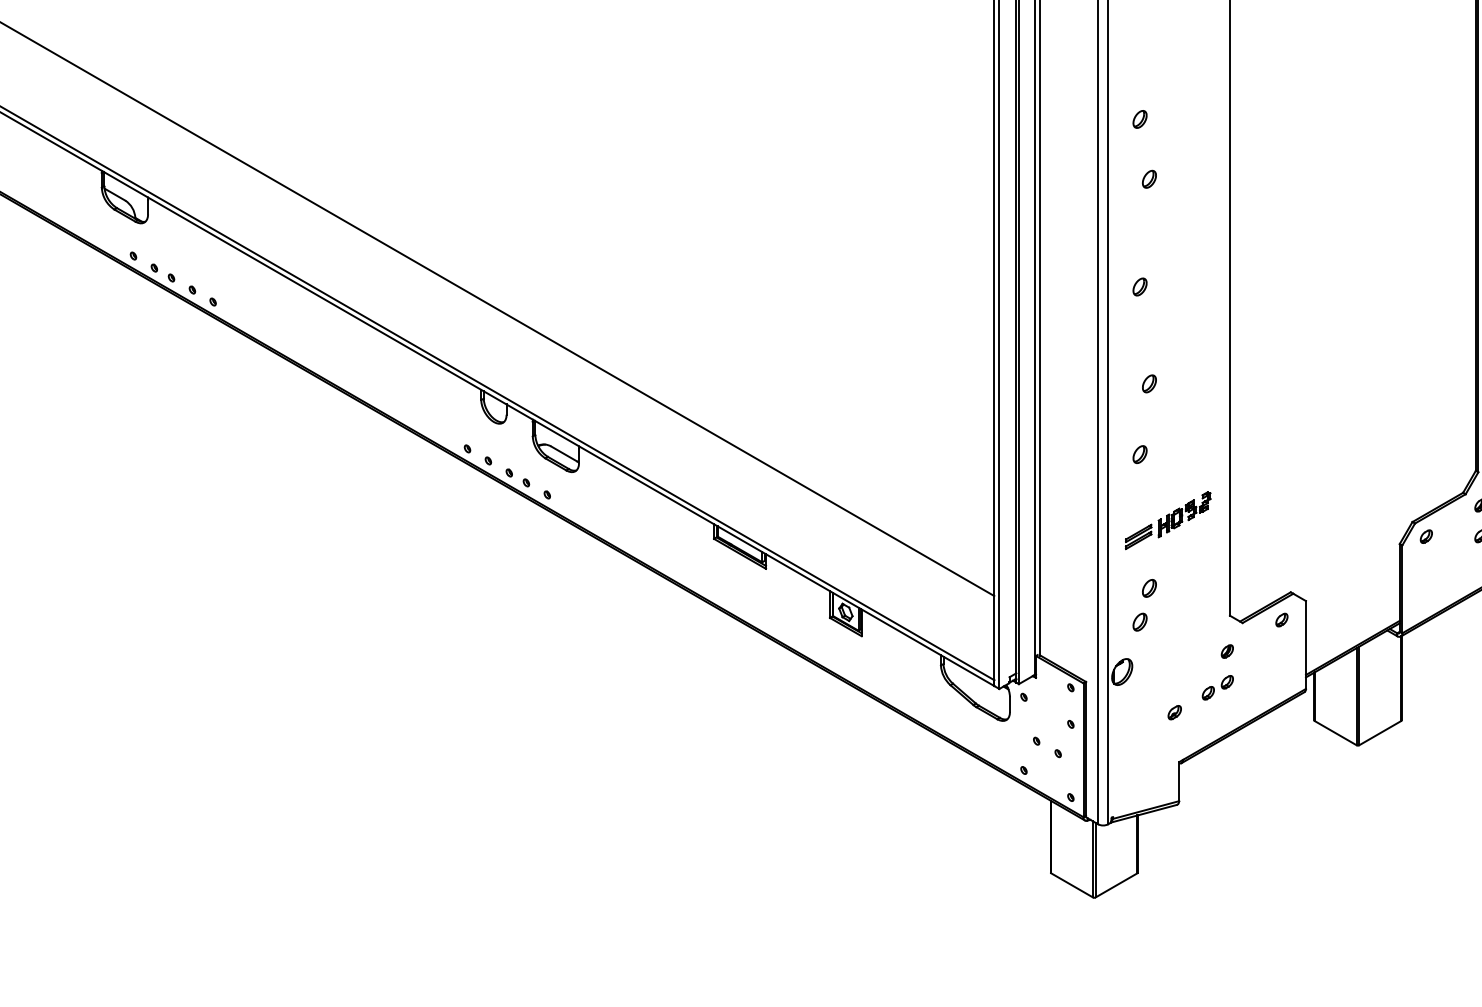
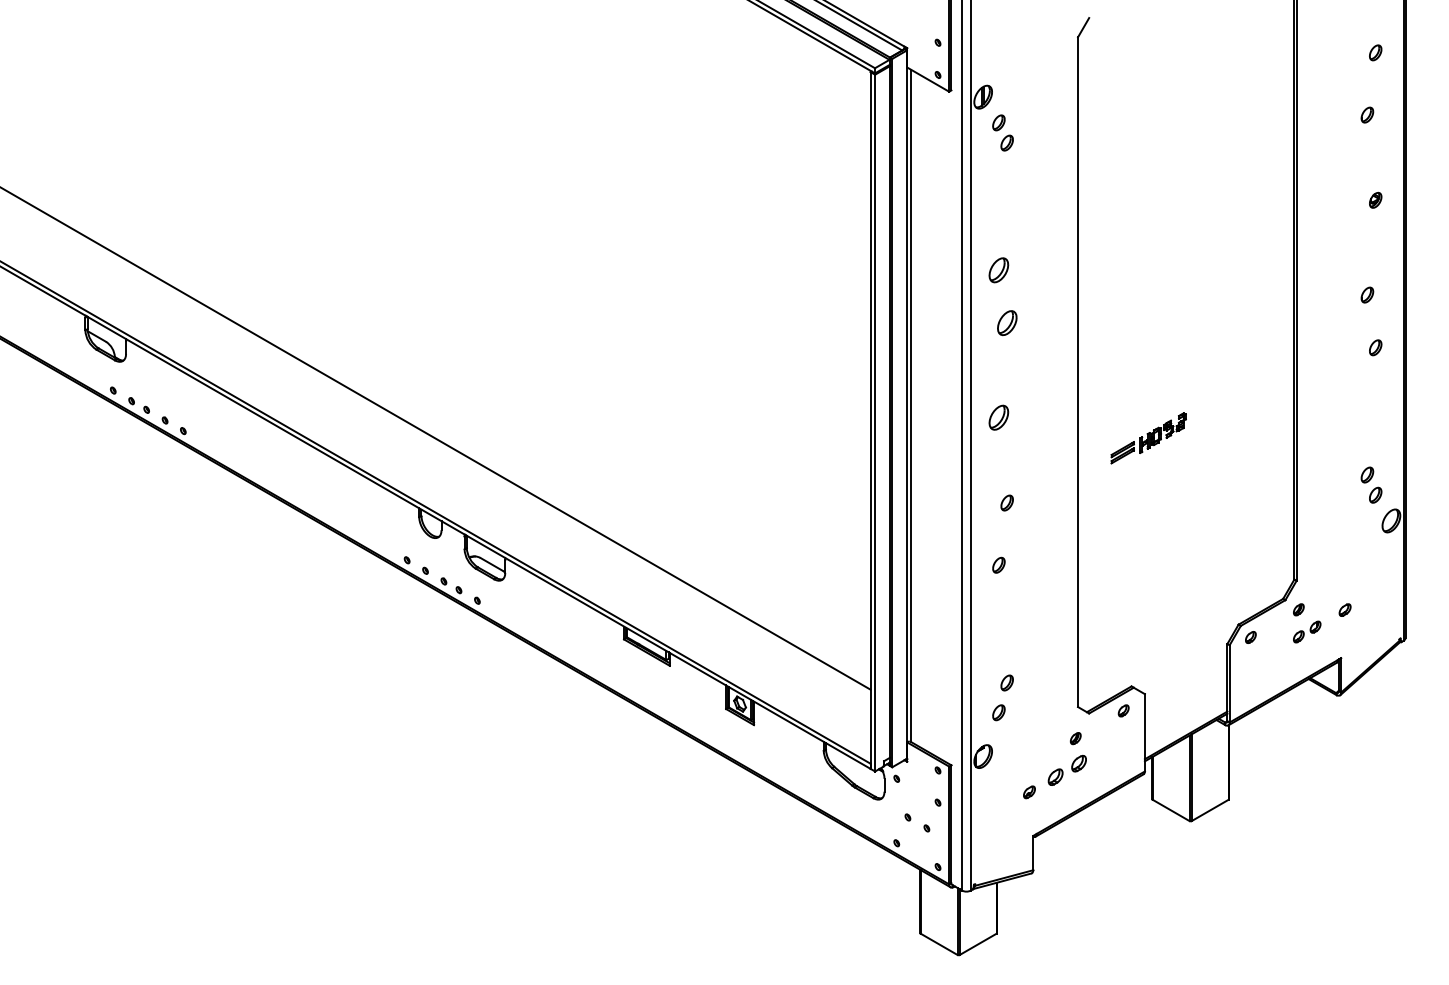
part: (1139, 119) -> (998, 270), size x1.6
part: (1148, 178) -> (1006, 322), size x1.6
part: (1139, 286) -> (998, 417), size x1.6
part: (1167, 520) -> (1148, 438), moved
part: (1218, 687) -> (1067, 770), size x1.4

